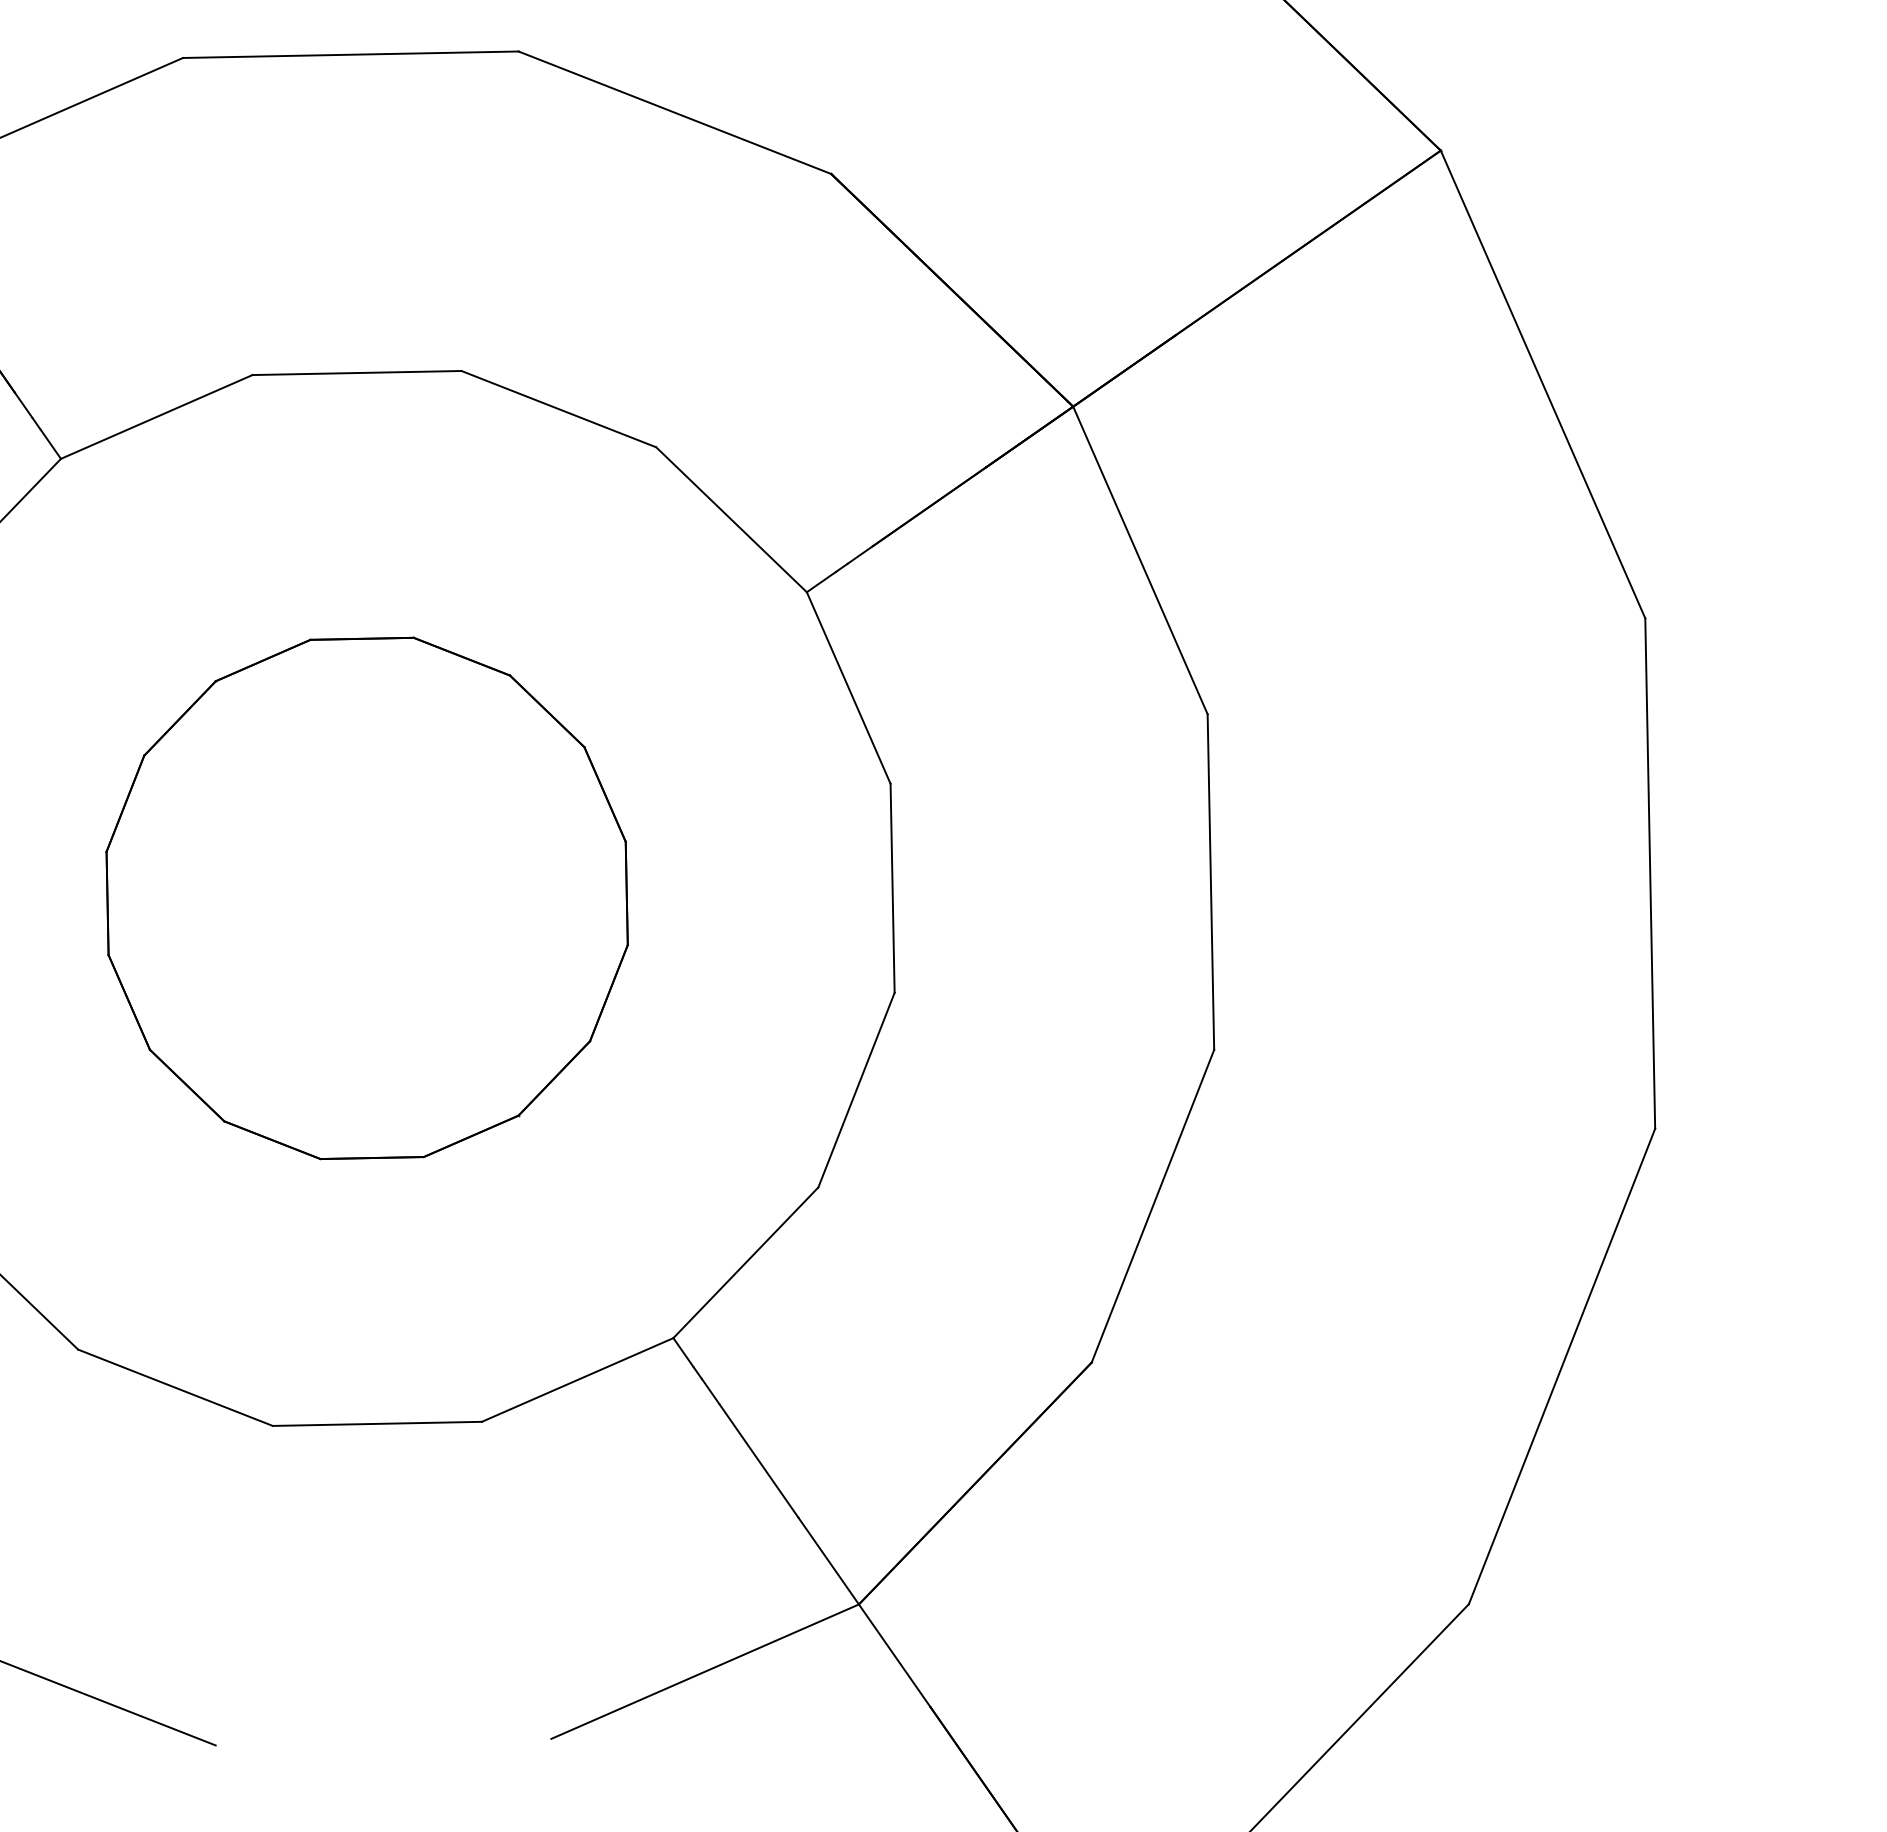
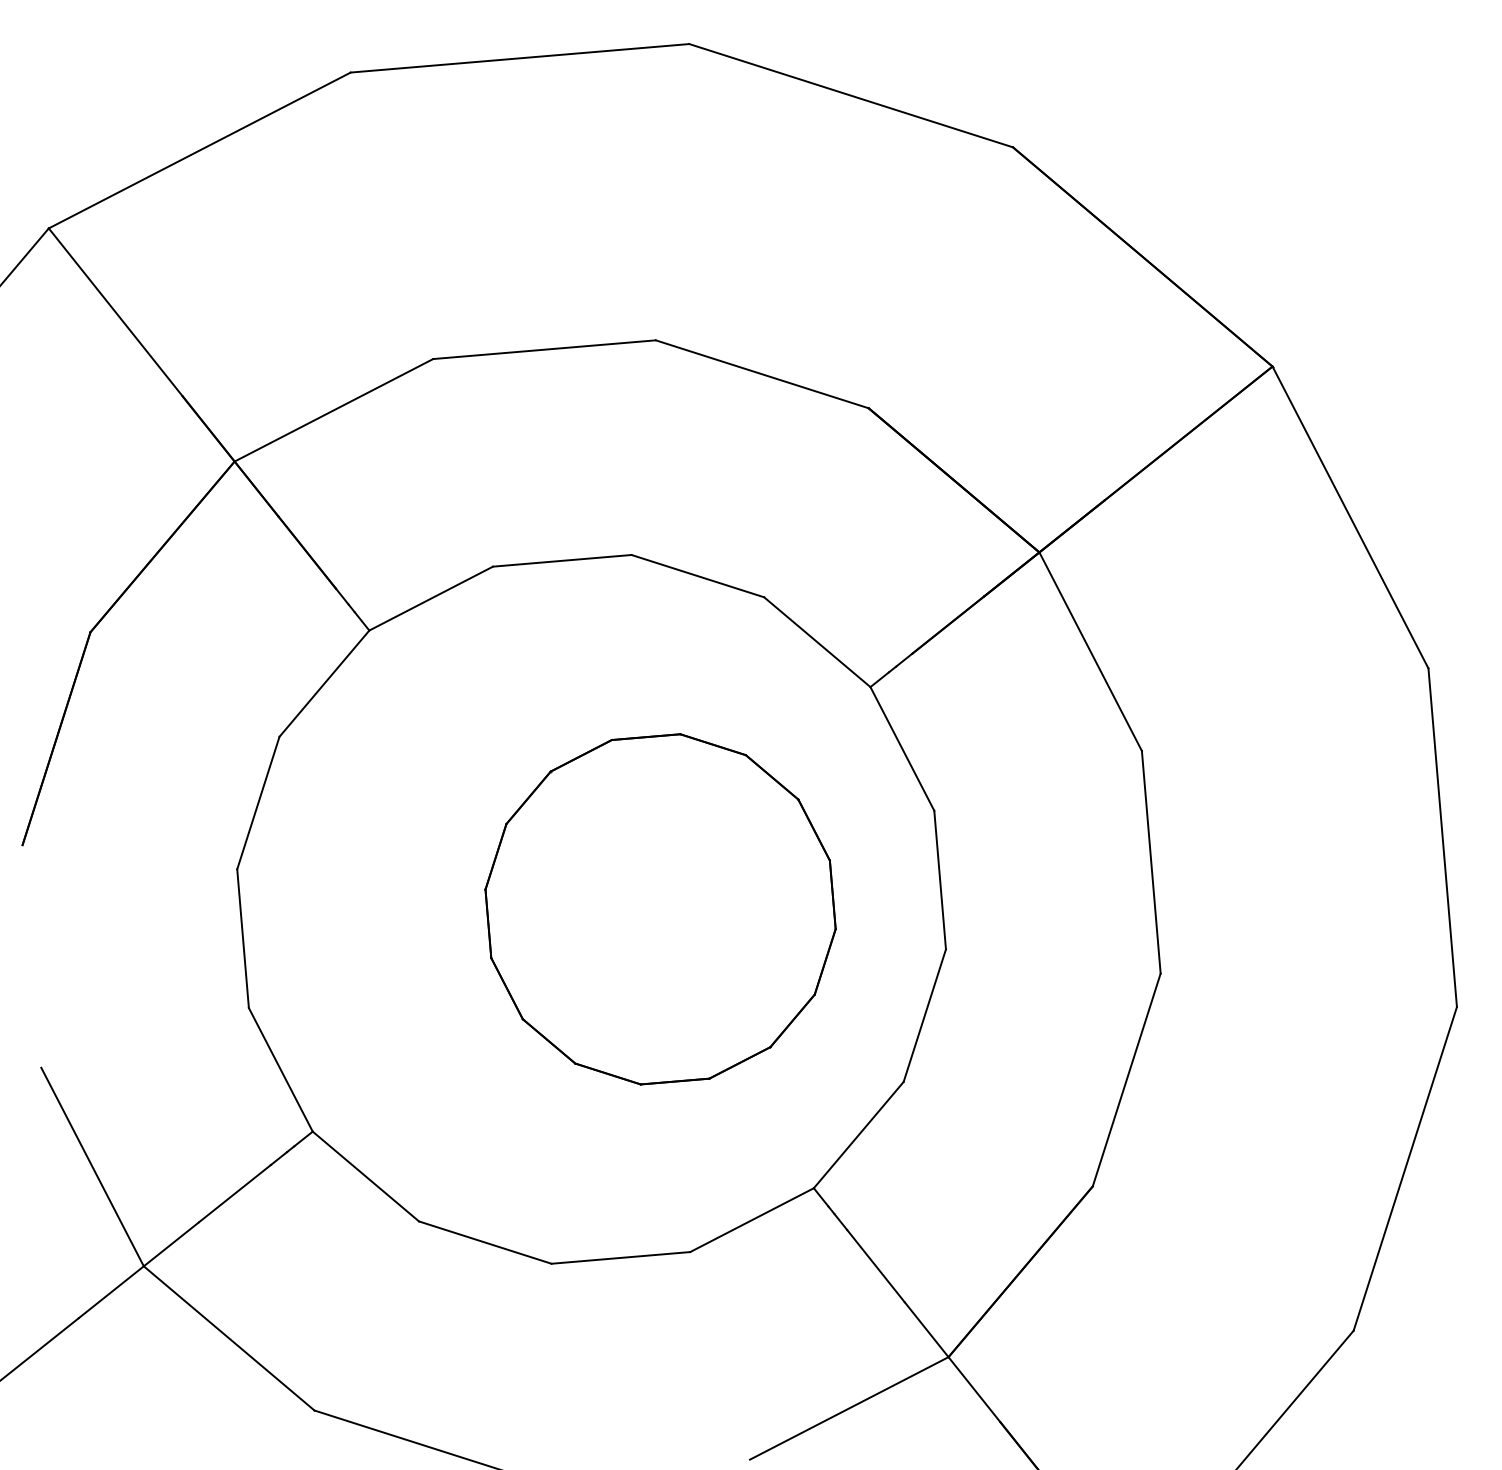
part: (367, 898) -> (660, 909), moved

